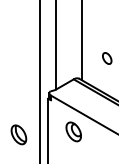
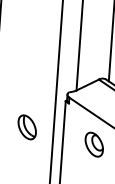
part: (18, 134) -> (26, 126), moved

